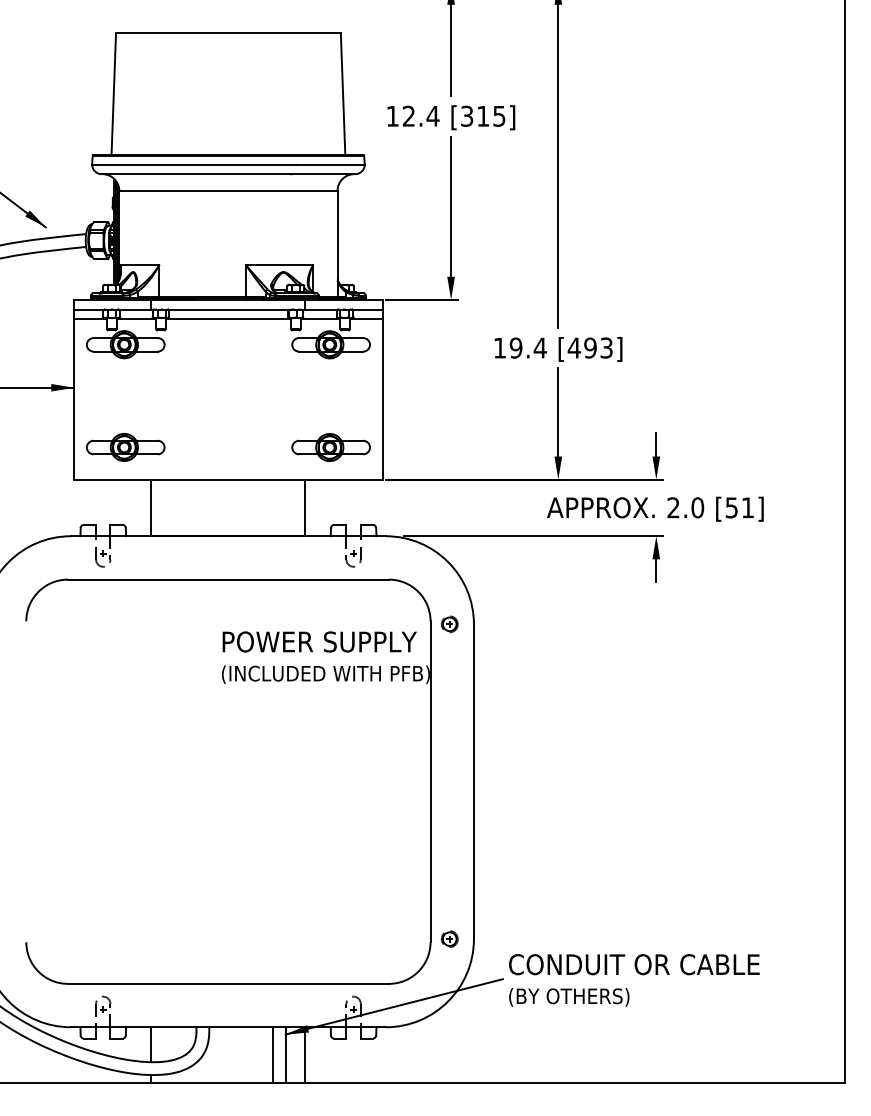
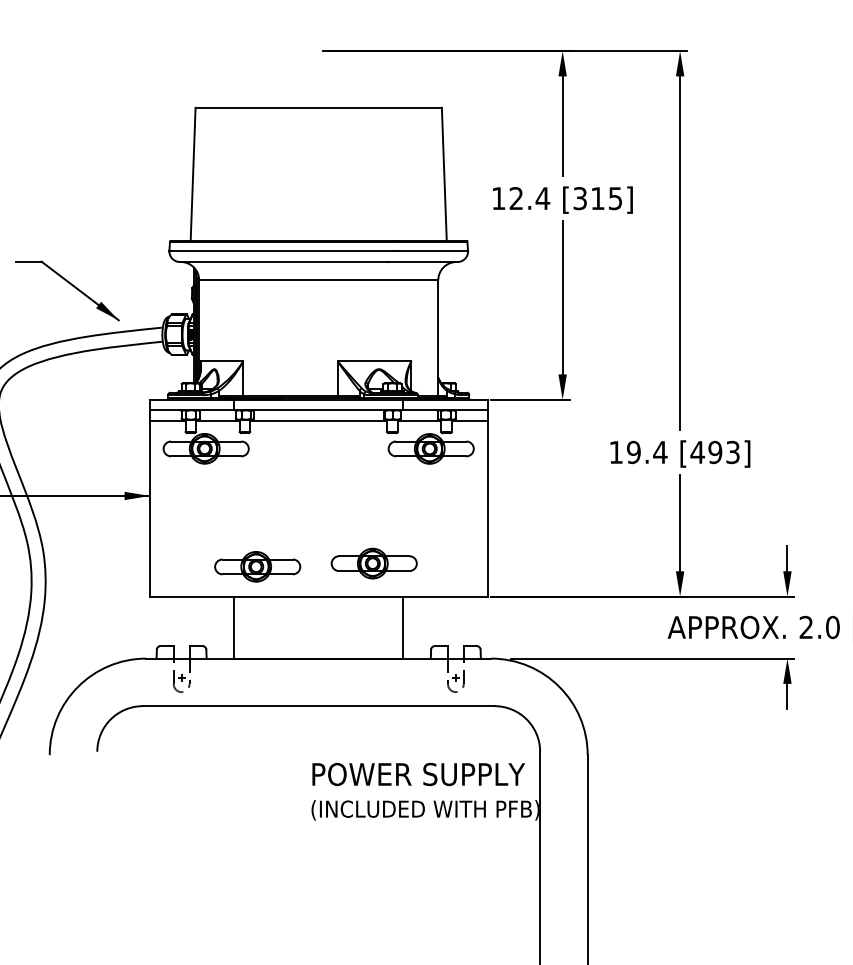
part: (125, 447) -> (257, 566), moved
part: (330, 447) -> (373, 563), moved
part: (449, 624) -> (560, 755), removed

